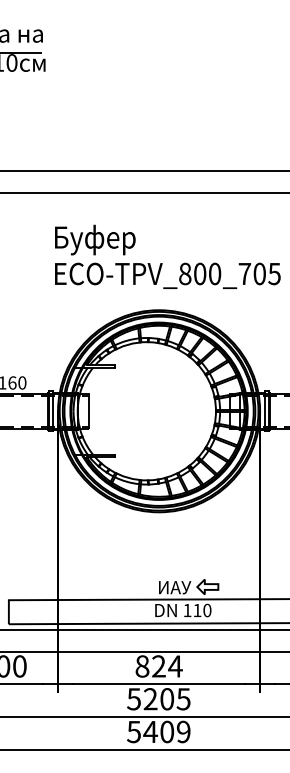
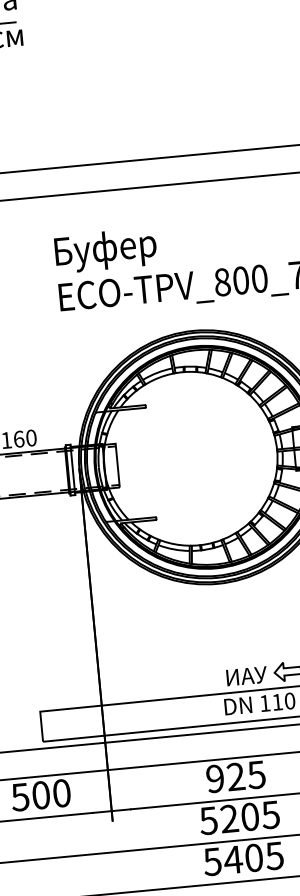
text: (158, 666) -> (235, 776), 824 -> 925
text: (183, 731) -> (274, 855), 5409 -> 5405

